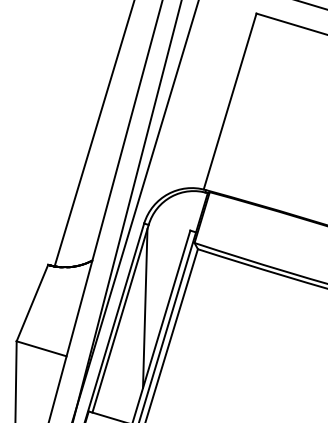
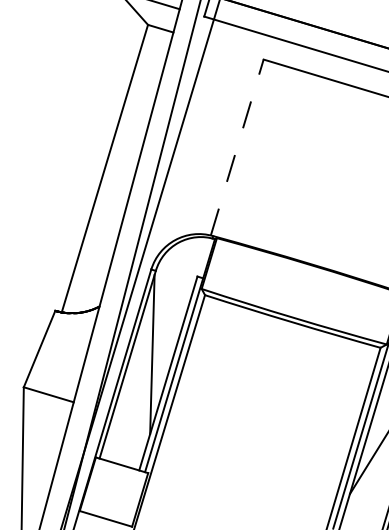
line: (230, 101) -> (237, 147), solid -> dashed

